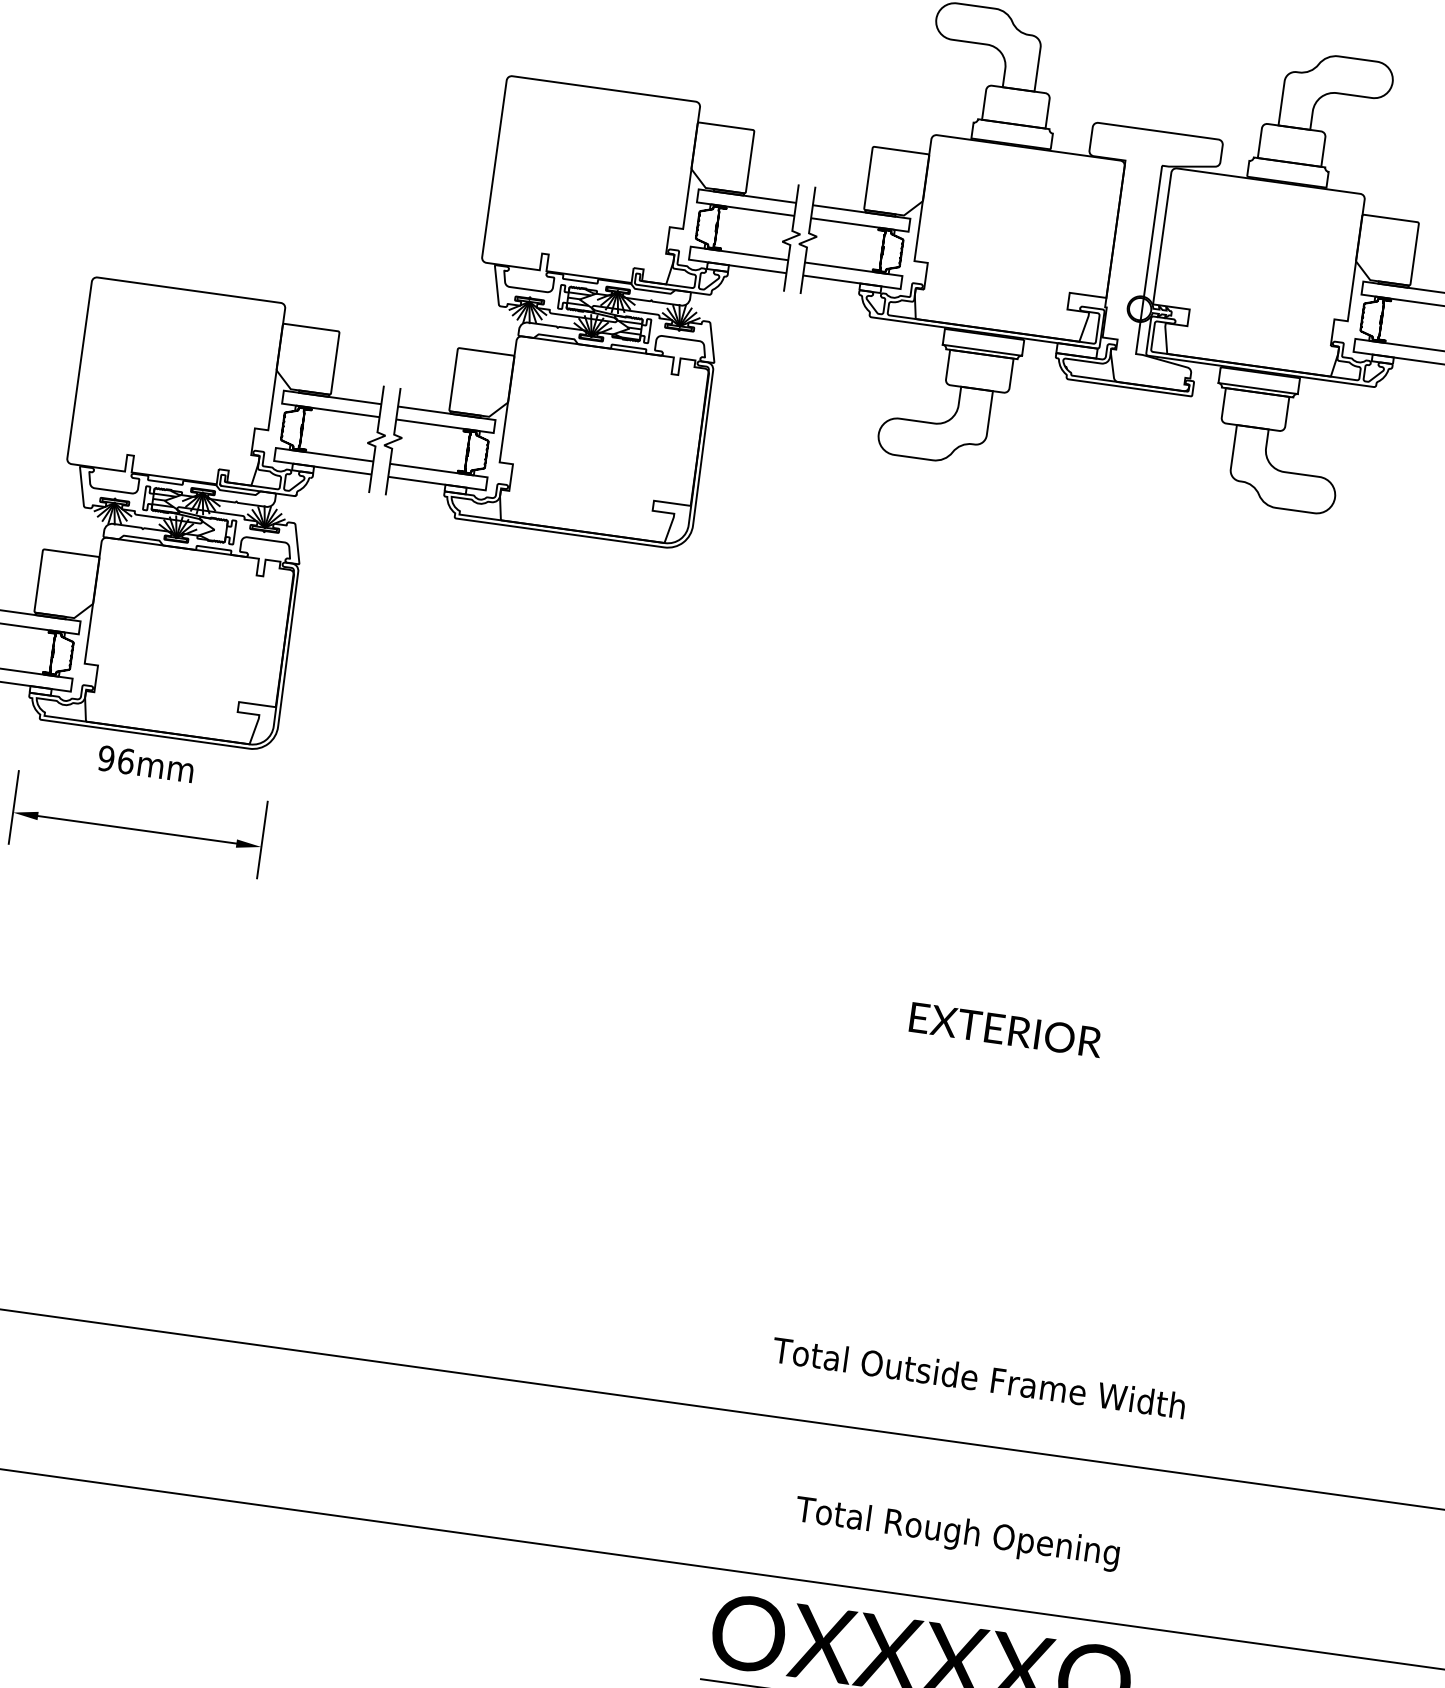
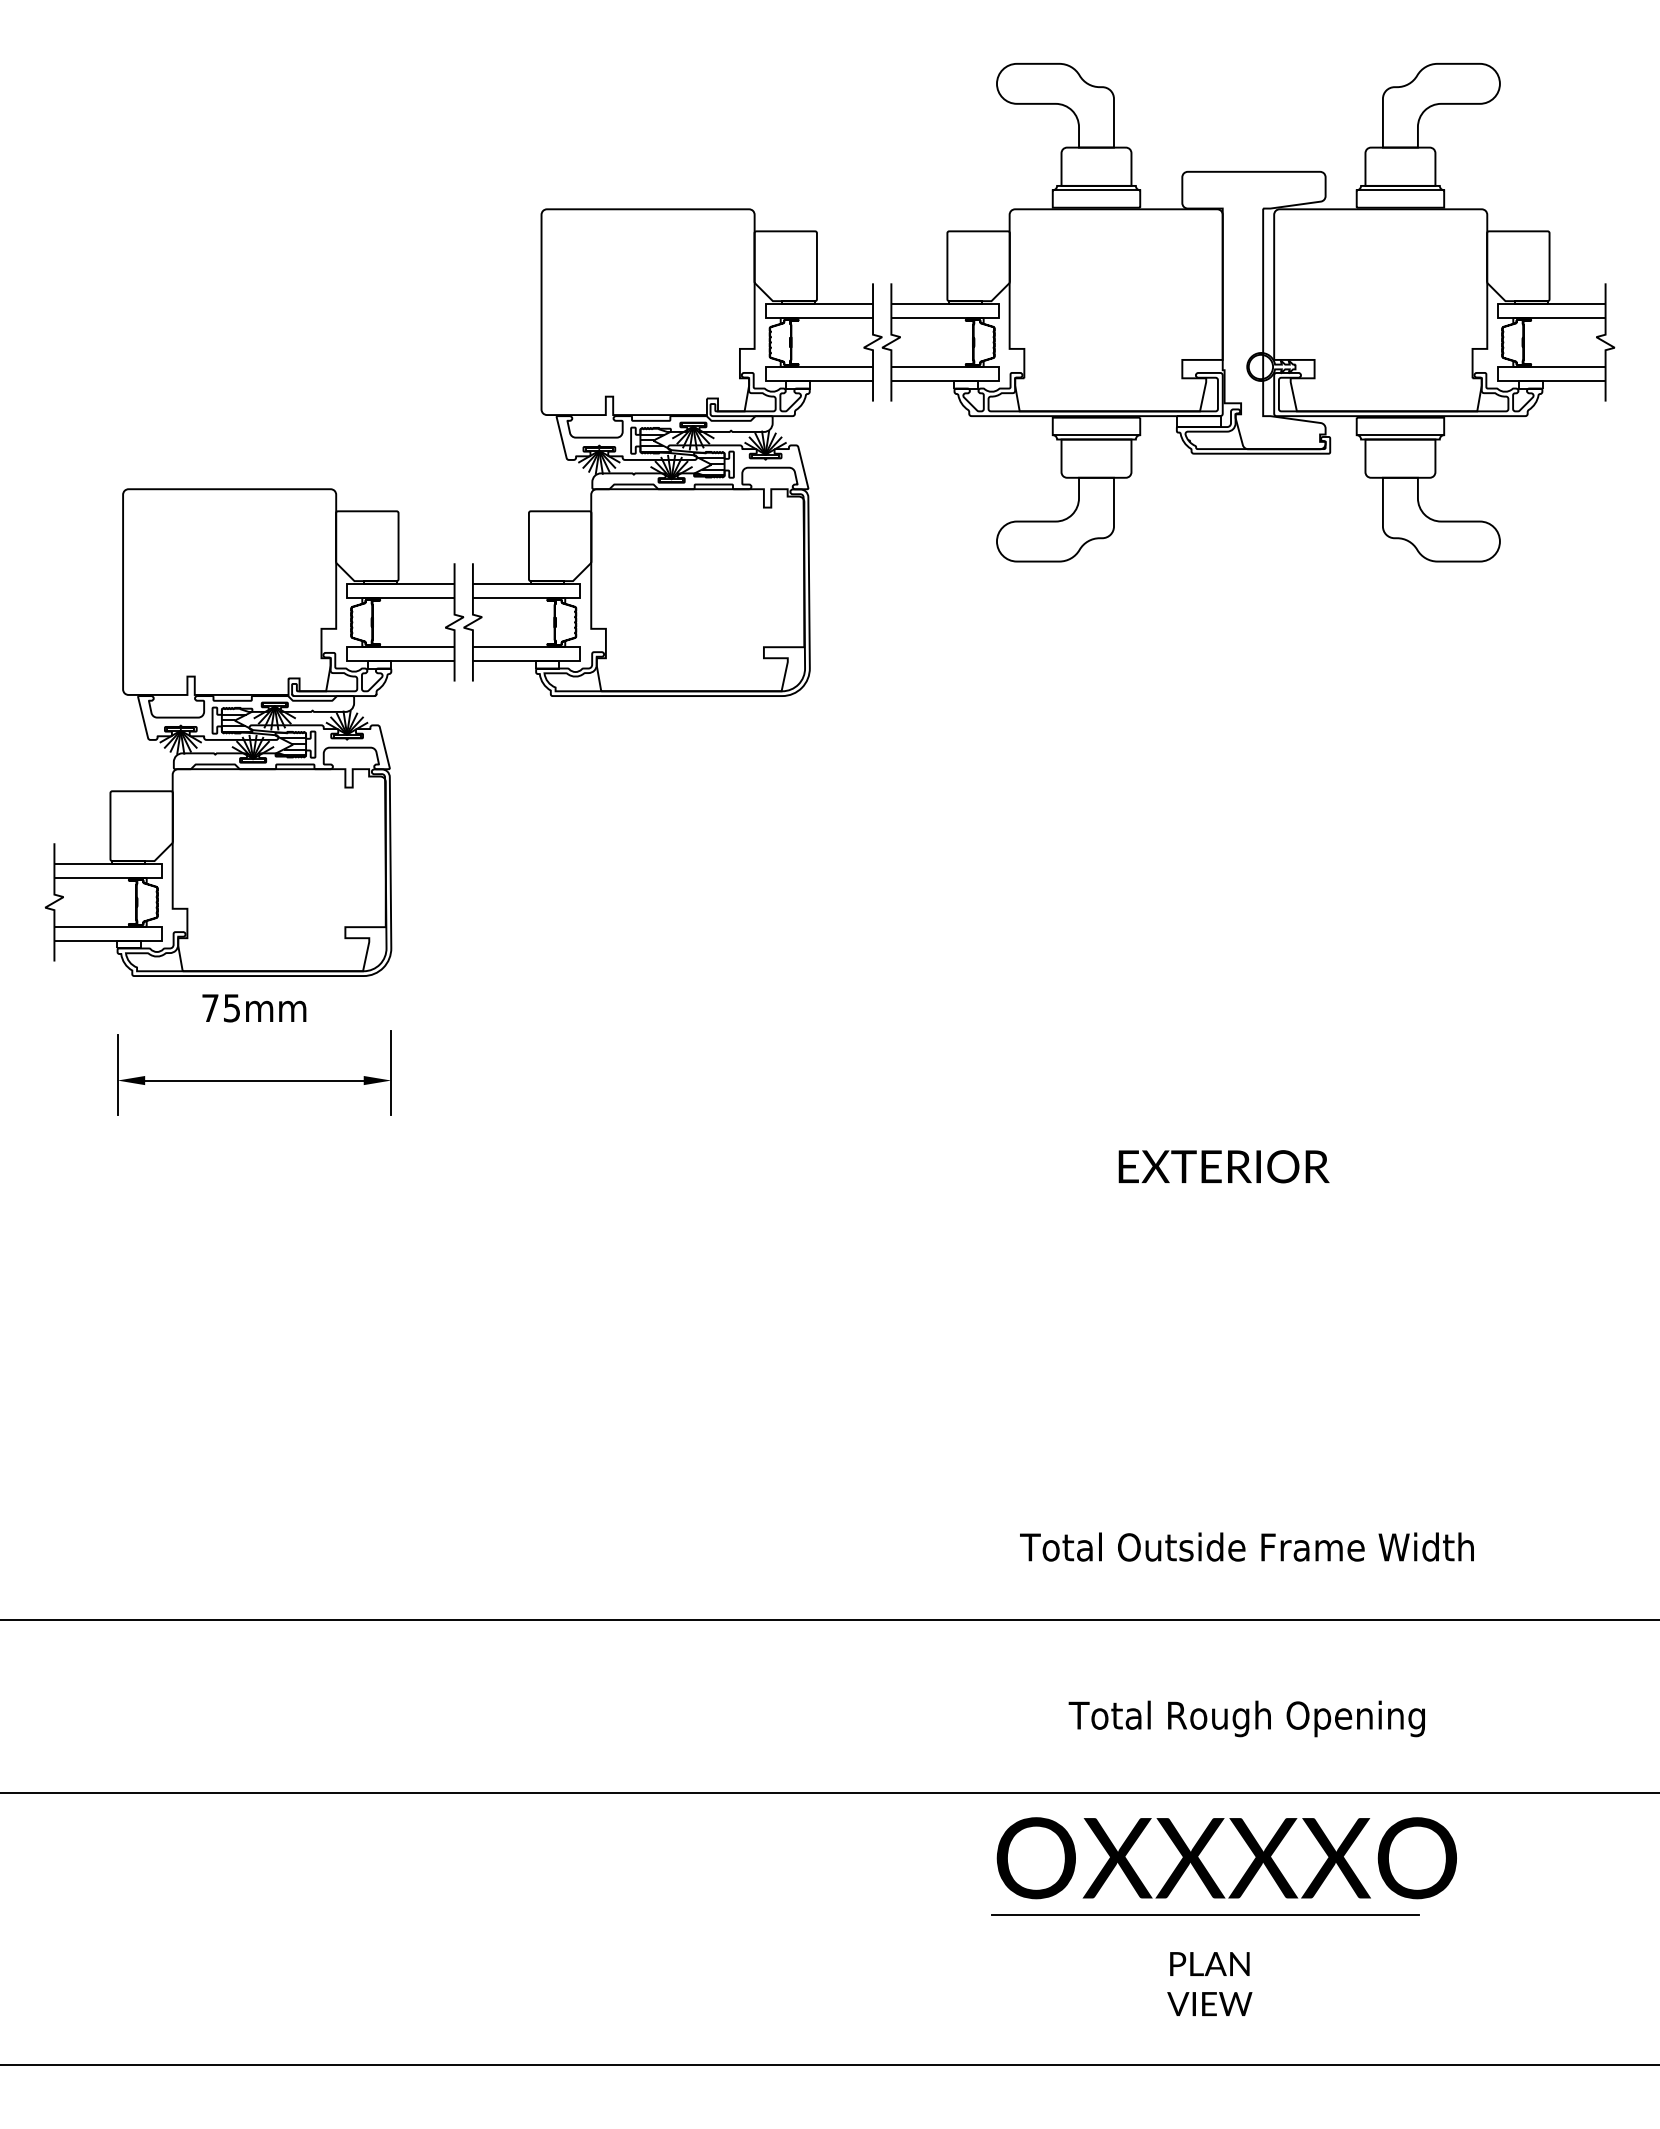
line: (1013, 128) -> (1096, 190), added
line: (1289, 166) -> (1400, 190), added
hatch: (212, 531) -> (290, 746), added
text: (115, 760) -> (220, 1008), 96mm -> 75mm

